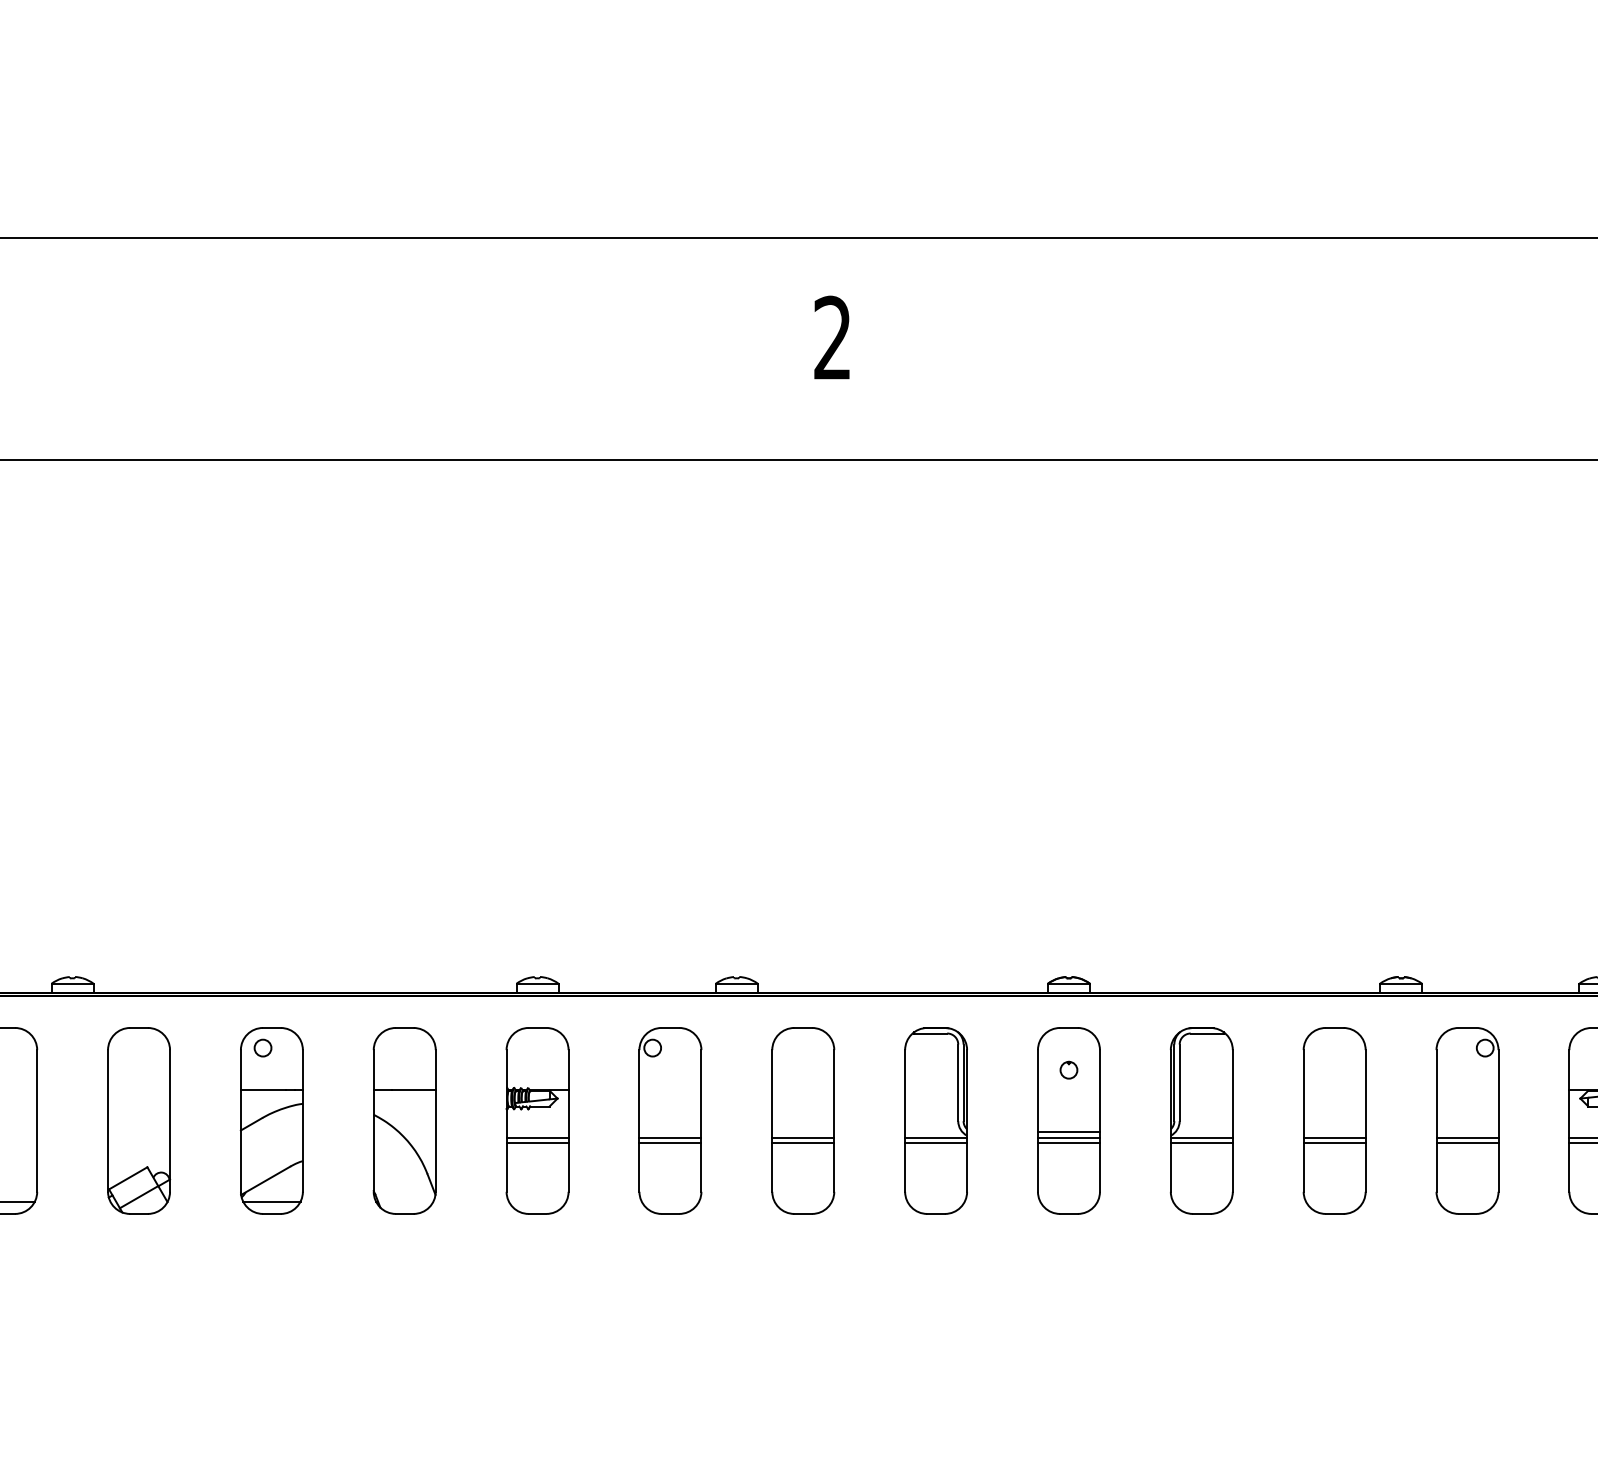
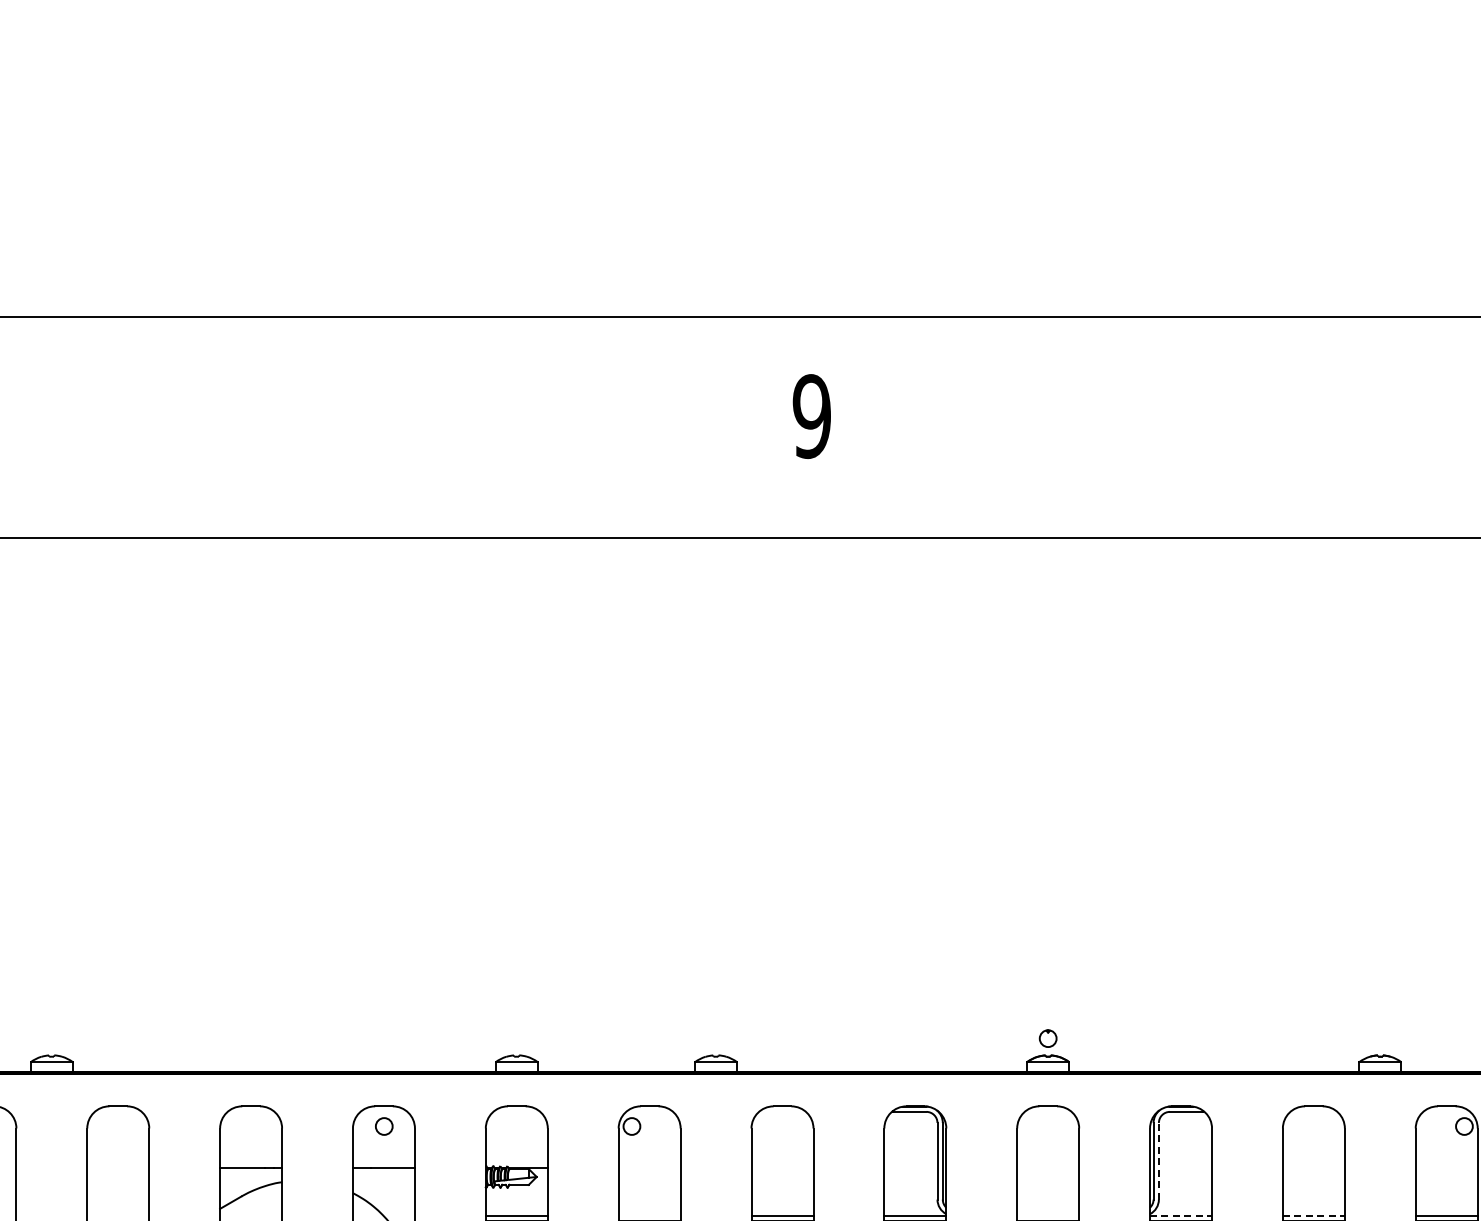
text: (832, 337) -> (811, 415), 2 -> 9
circle: (262, 1047) -> (383, 1125), moved
part: (1068, 1069) -> (1047, 1037), moved
line: (1179, 1082) -> (1158, 1160), solid -> dashed
line: (1068, 1132) -> (1047, 1210), removed
line: (670, 1137) -> (649, 1215), removed
line: (1068, 1137) -> (1047, 1215), removed
line: (1201, 1137) -> (1180, 1215), solid -> dashed
line: (1334, 1137) -> (1313, 1215), solid -> dashed

